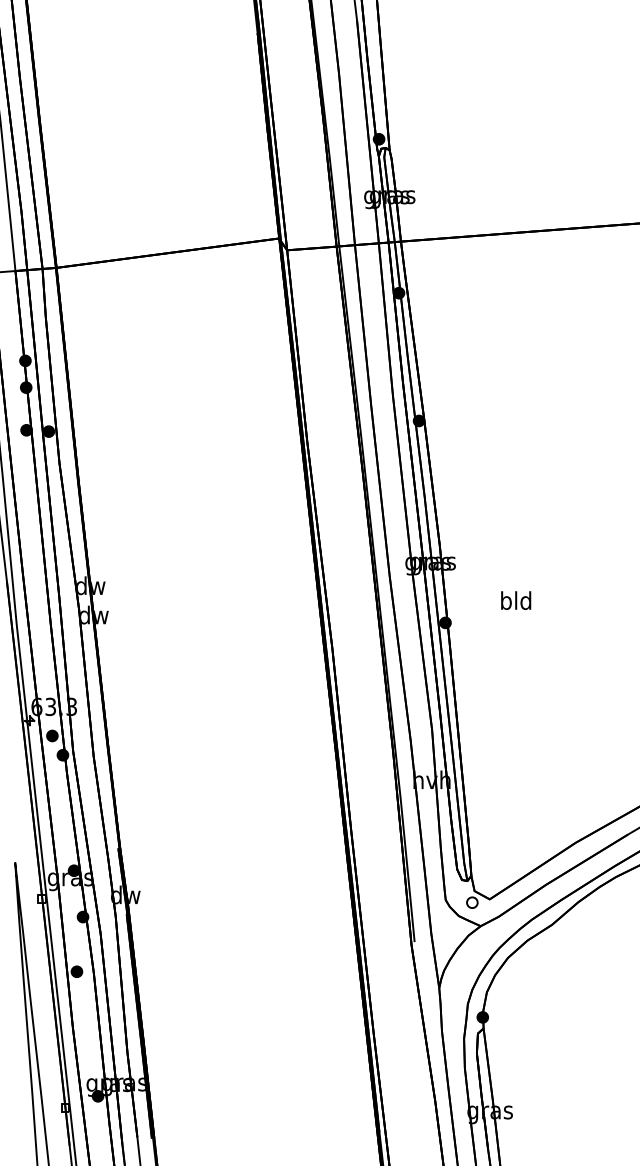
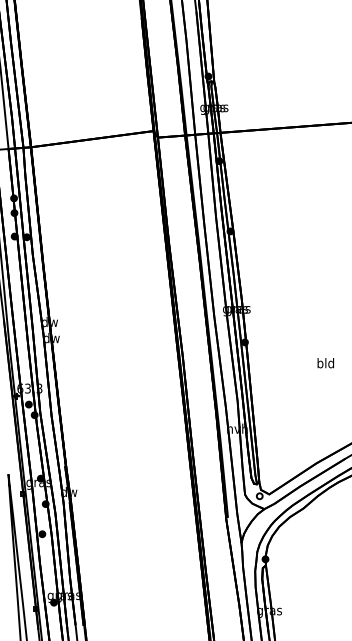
text: (515, 601) -> (325, 363), moved

